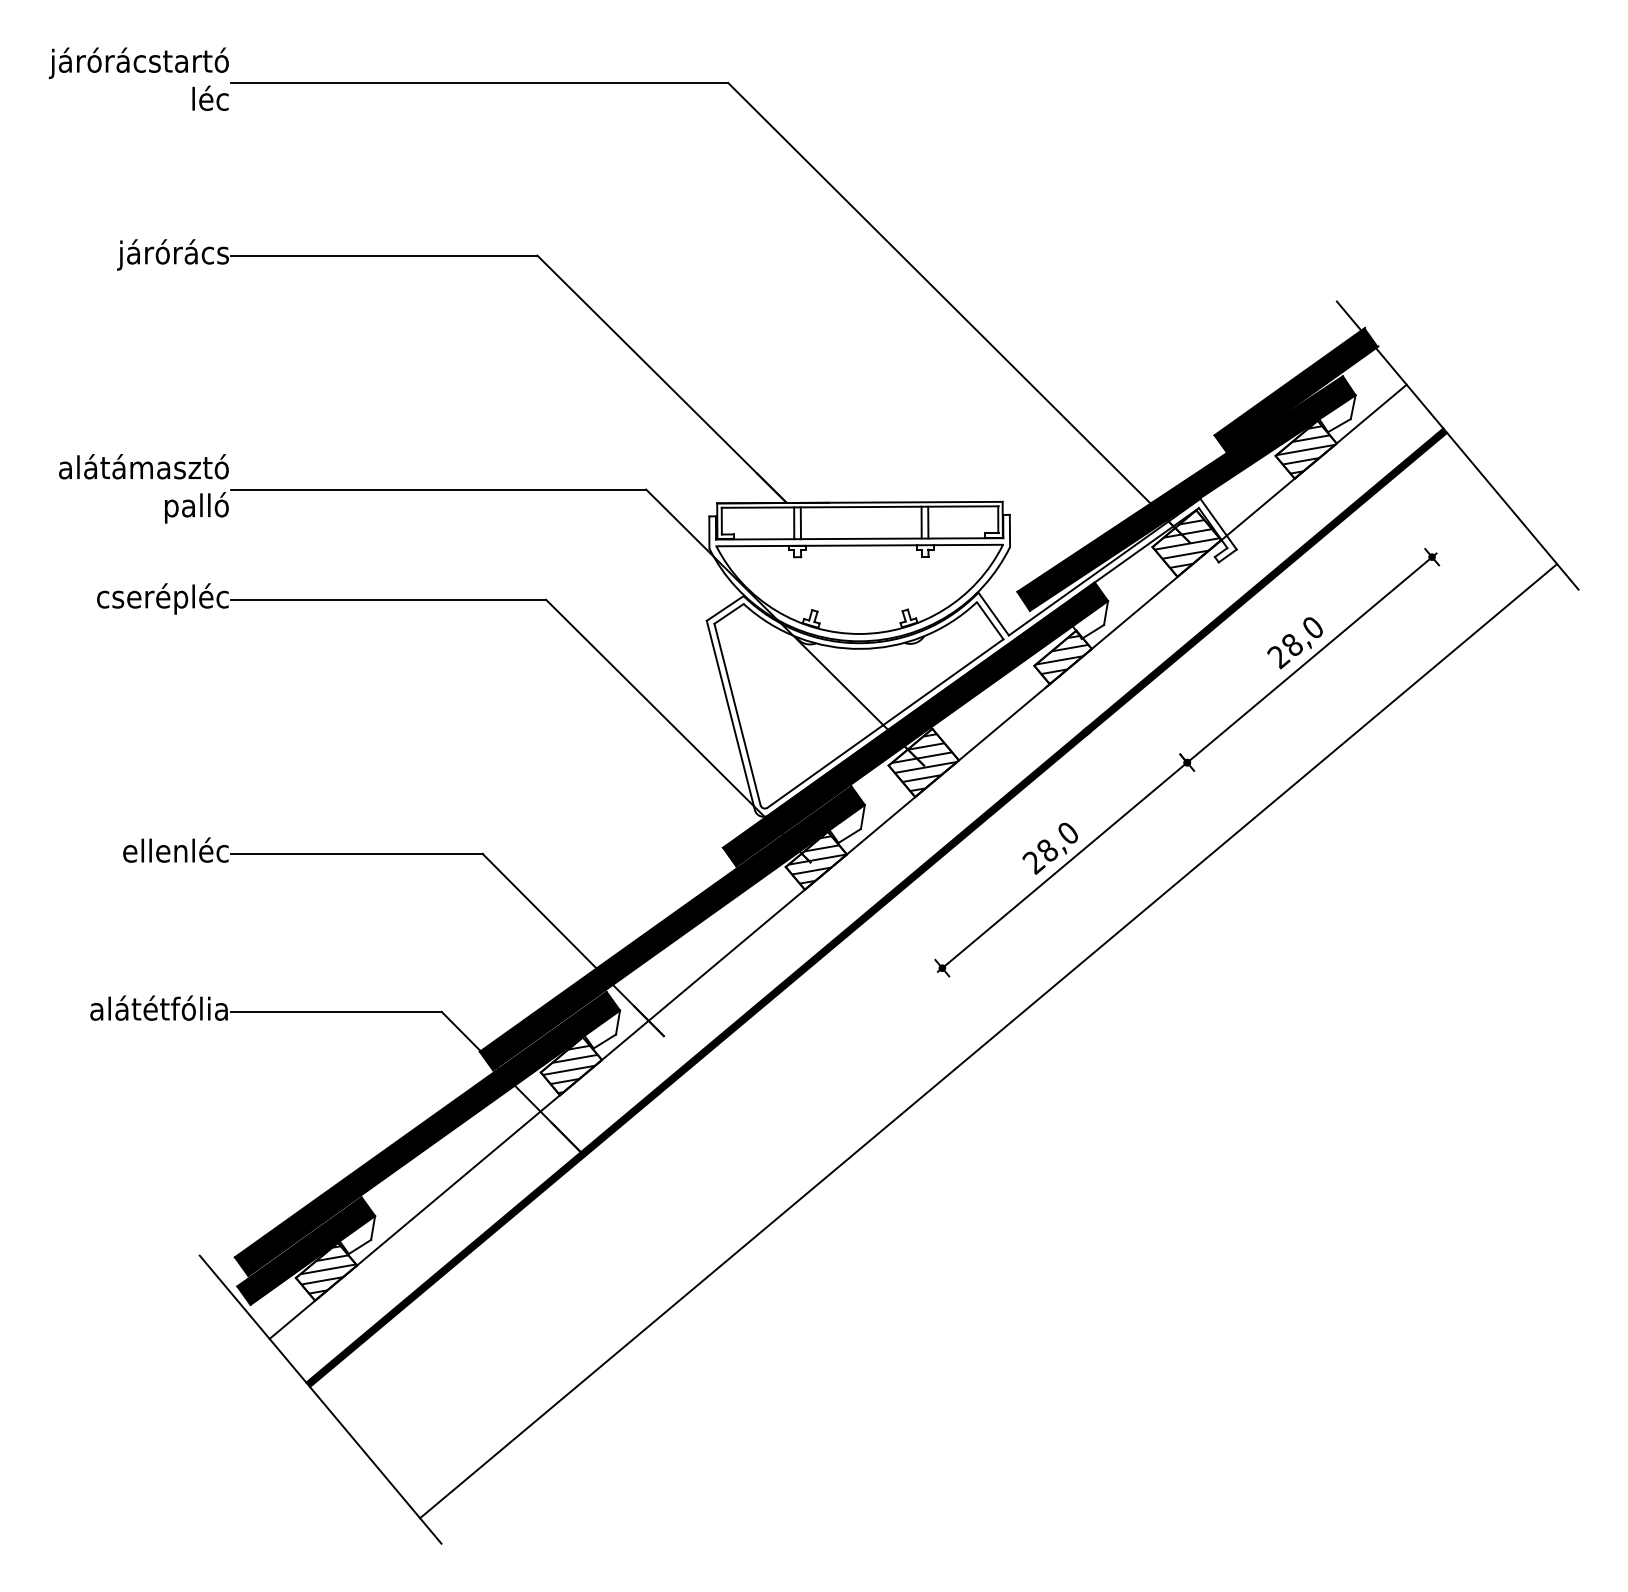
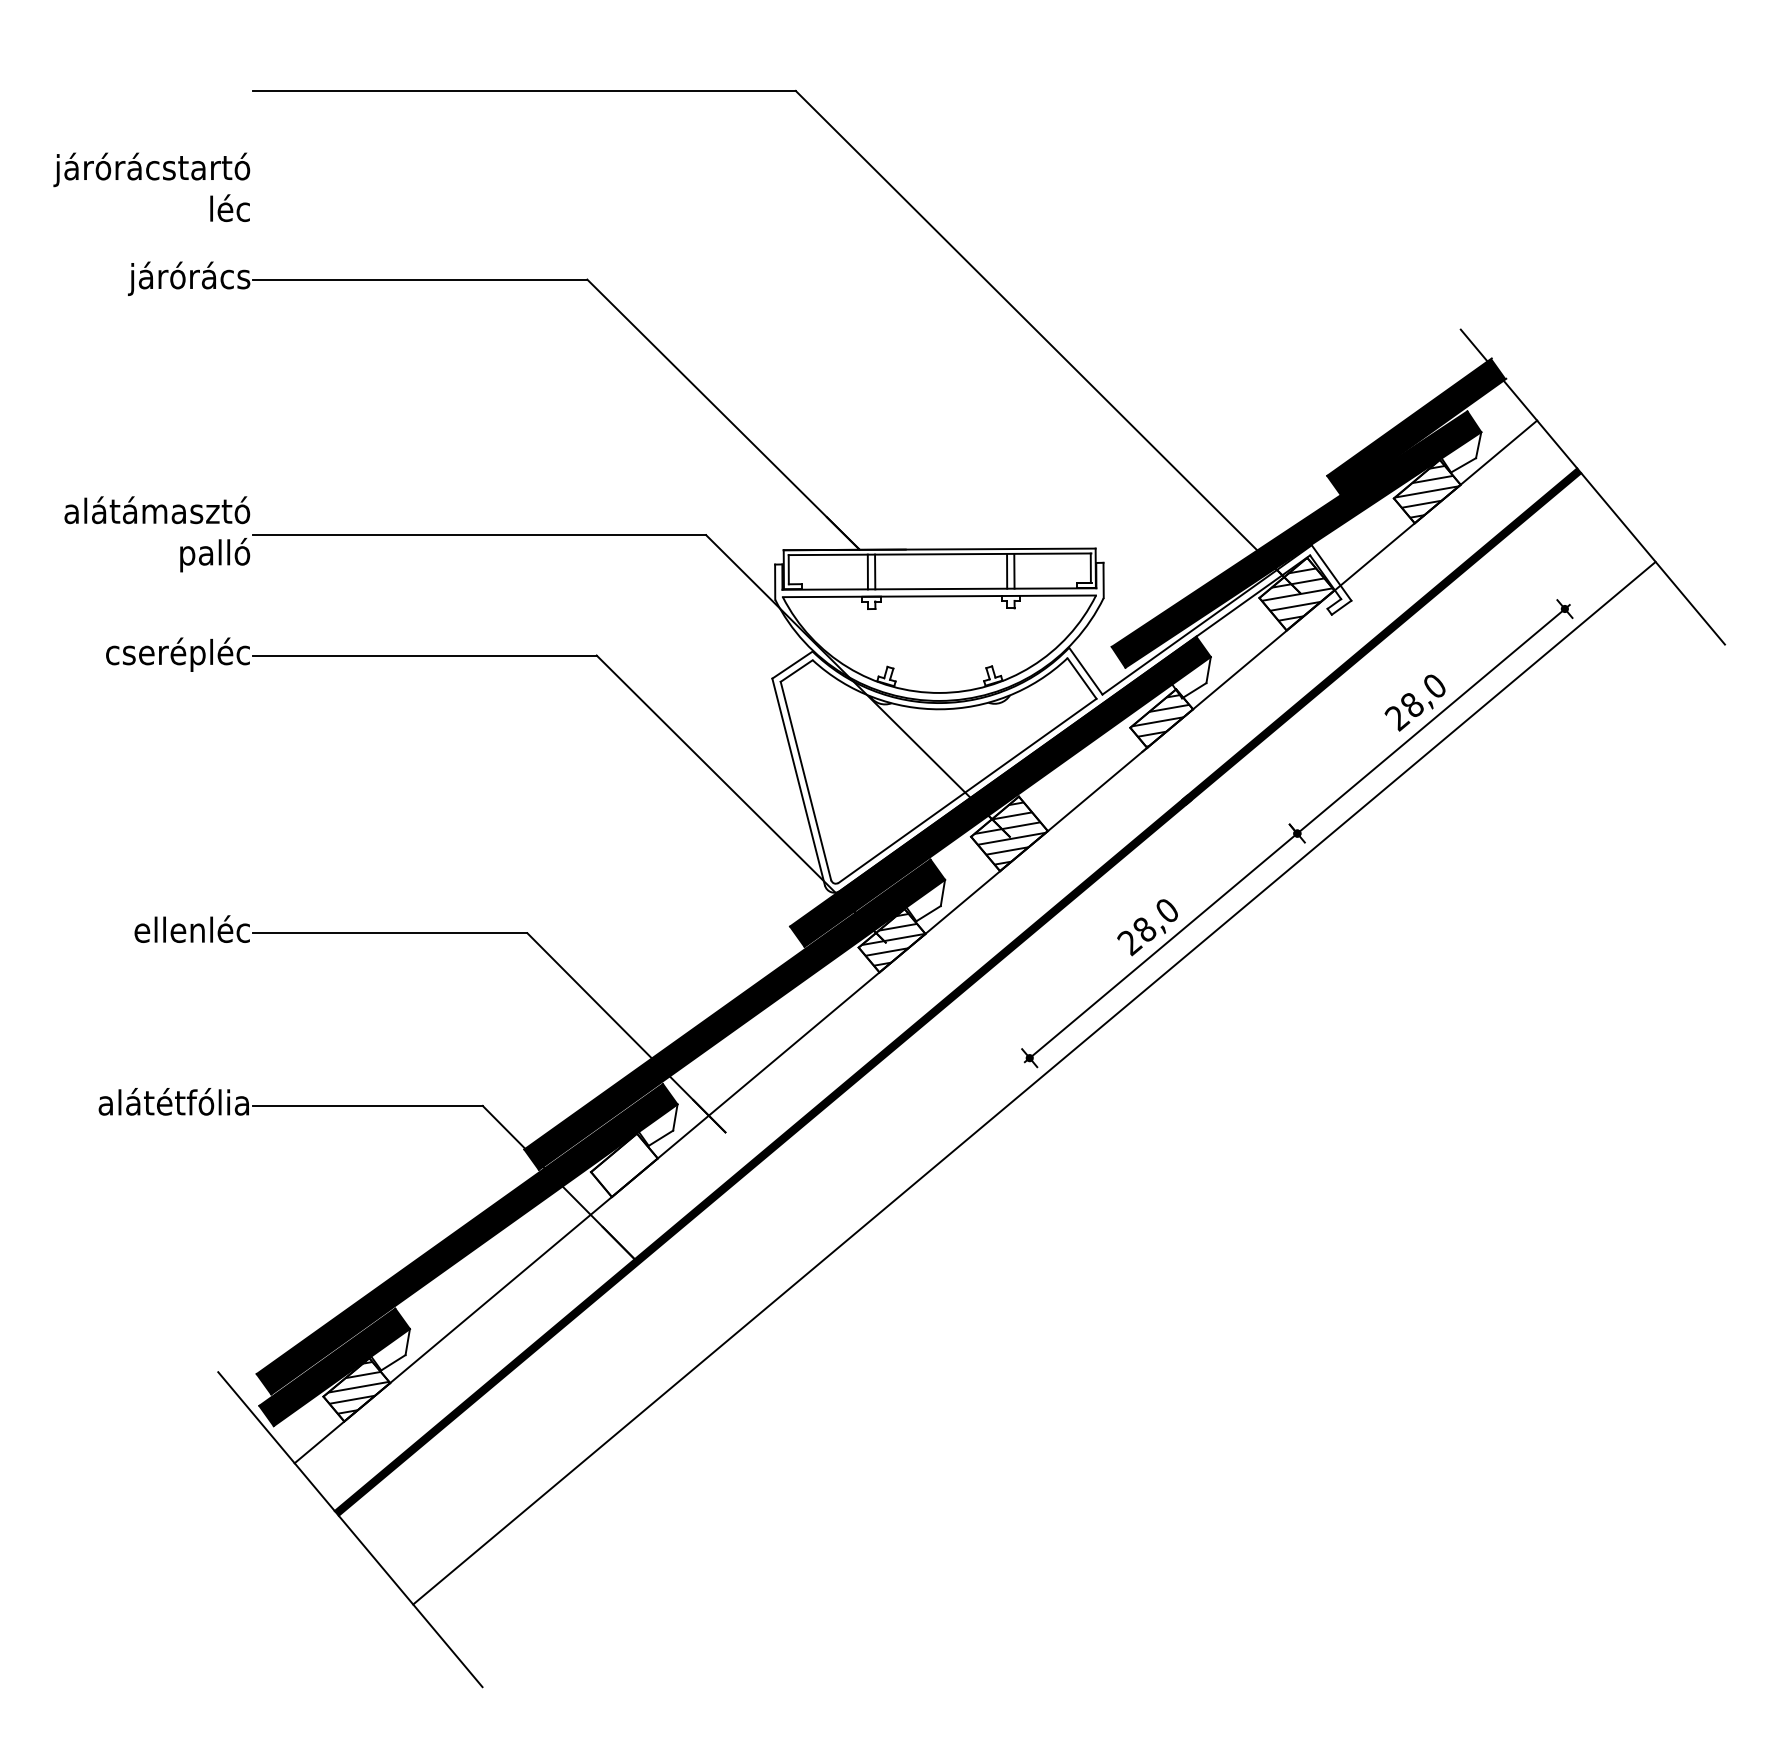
text: (138, 78) -> (151, 186), moved
line: (988, 1041) -> (1034, 1083), moved
hatch: (570, 1069) -> (623, 1168), removed

